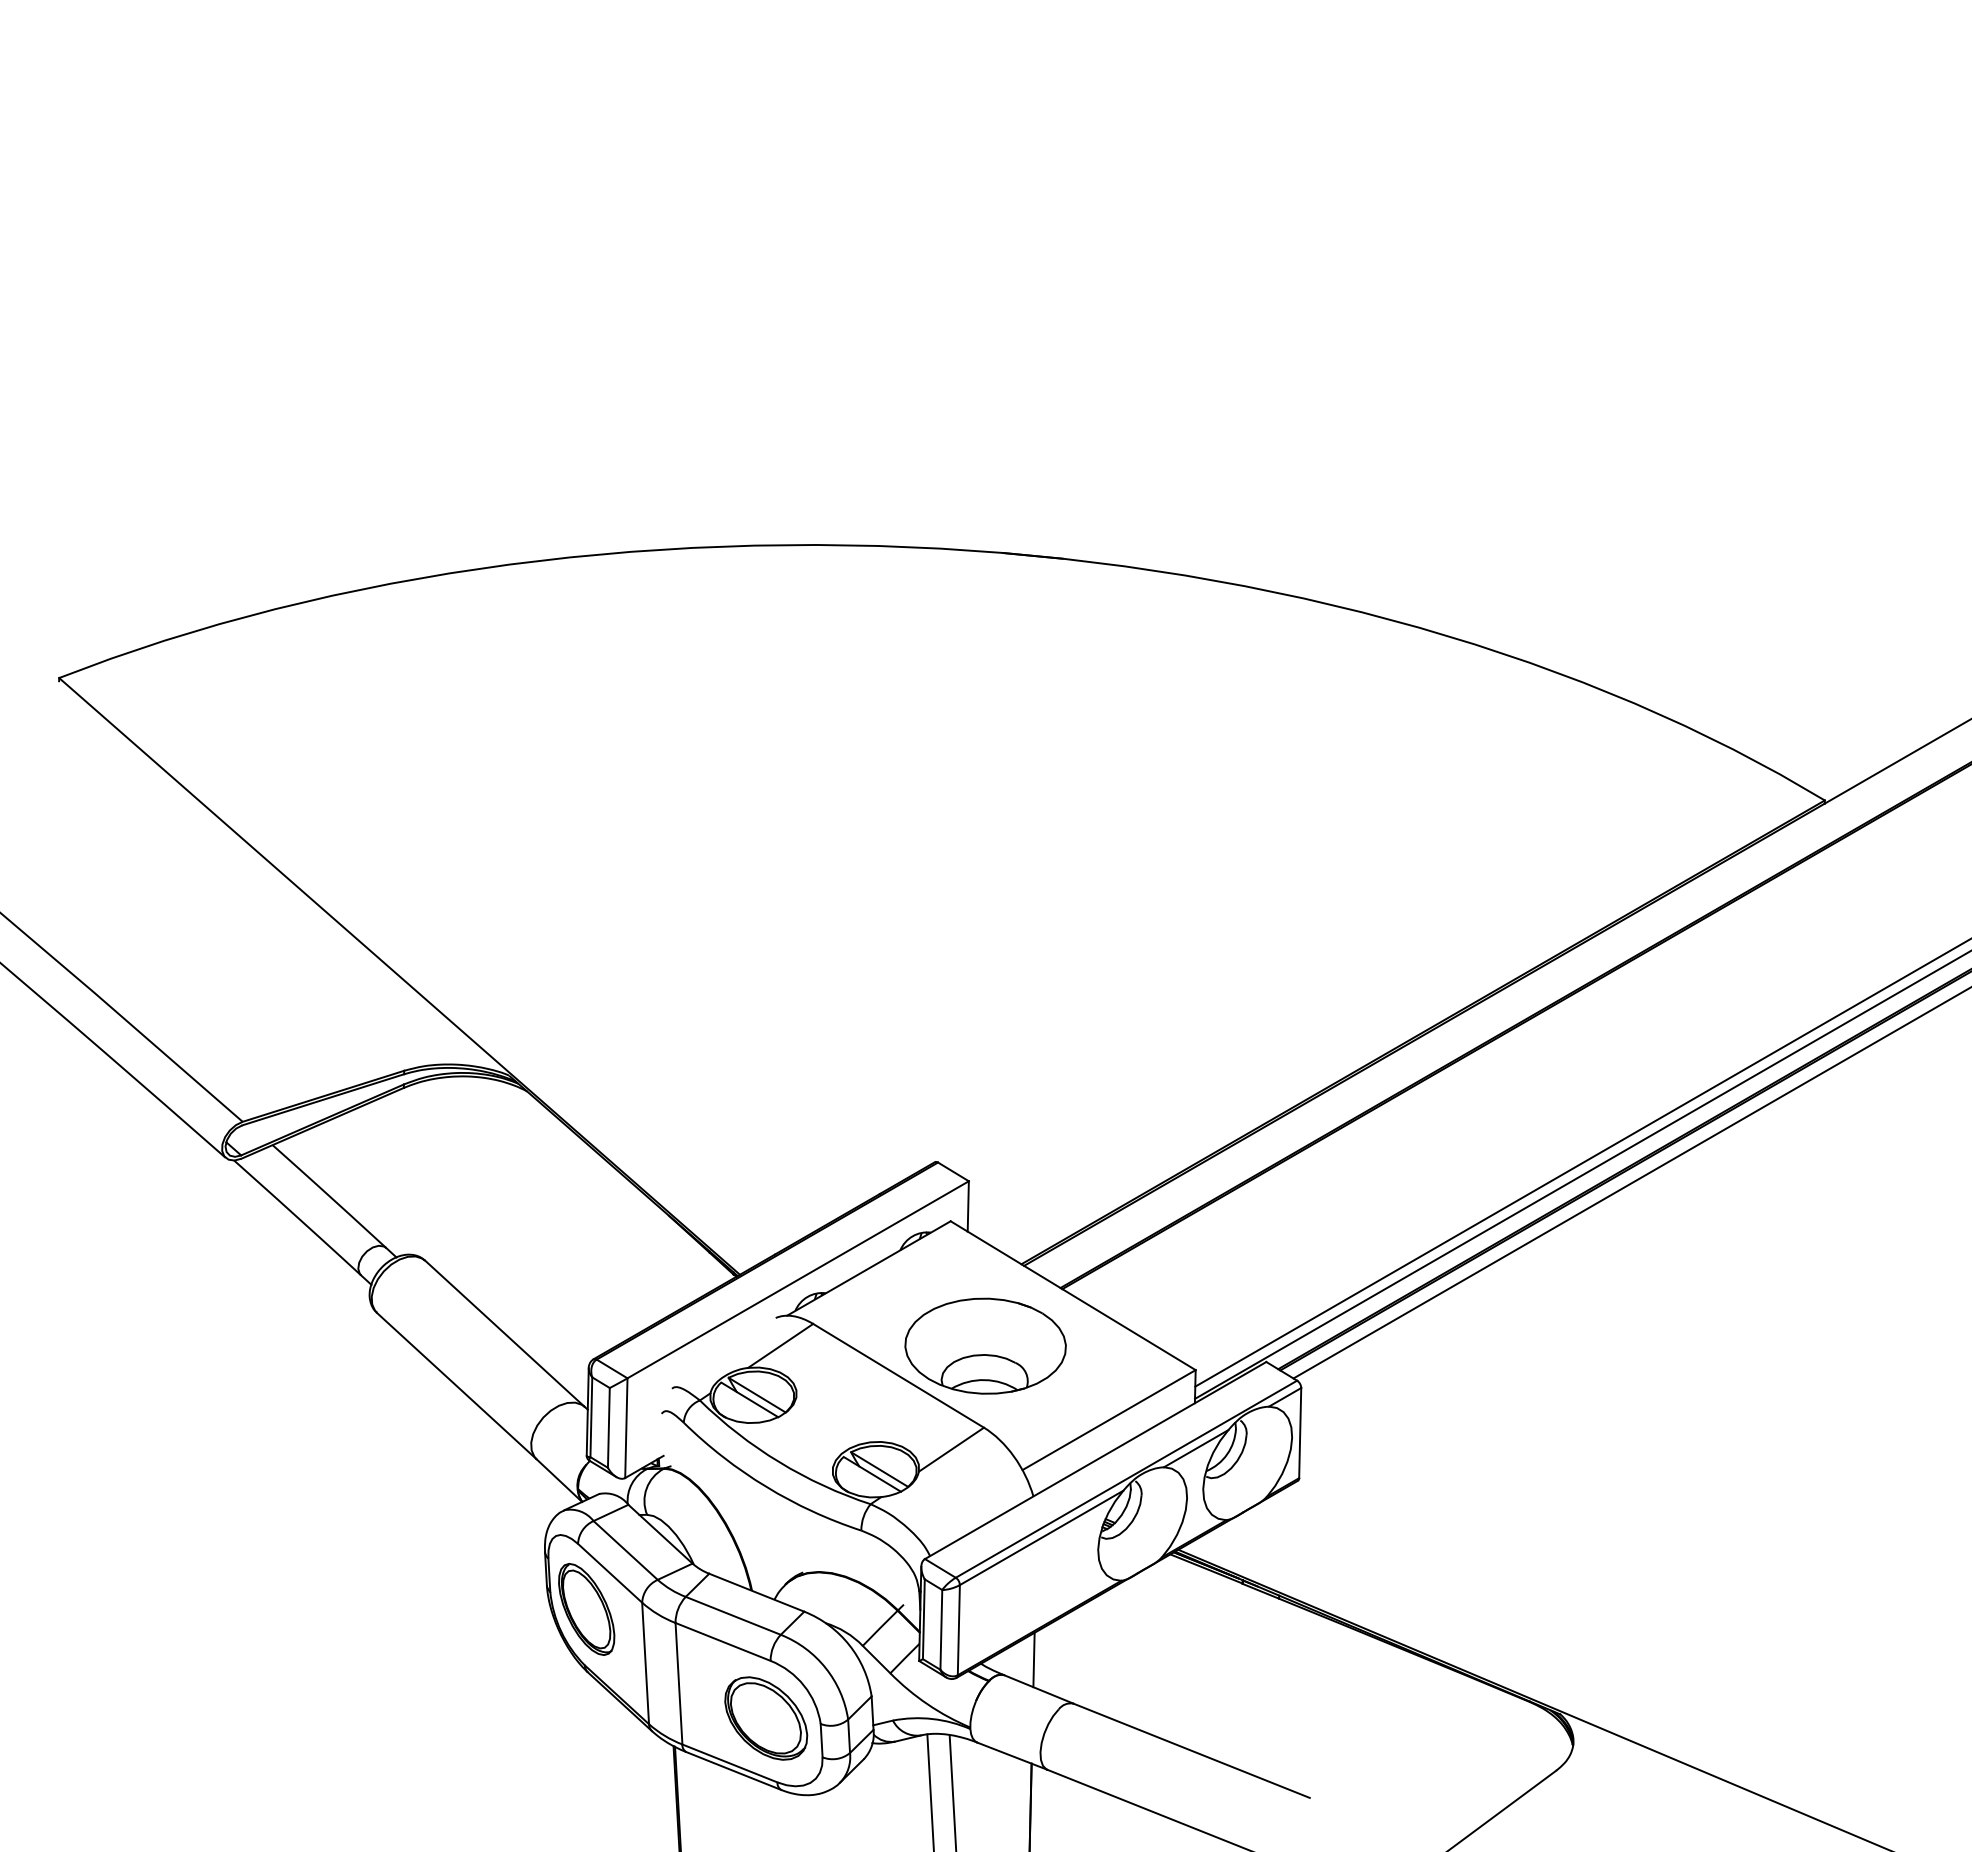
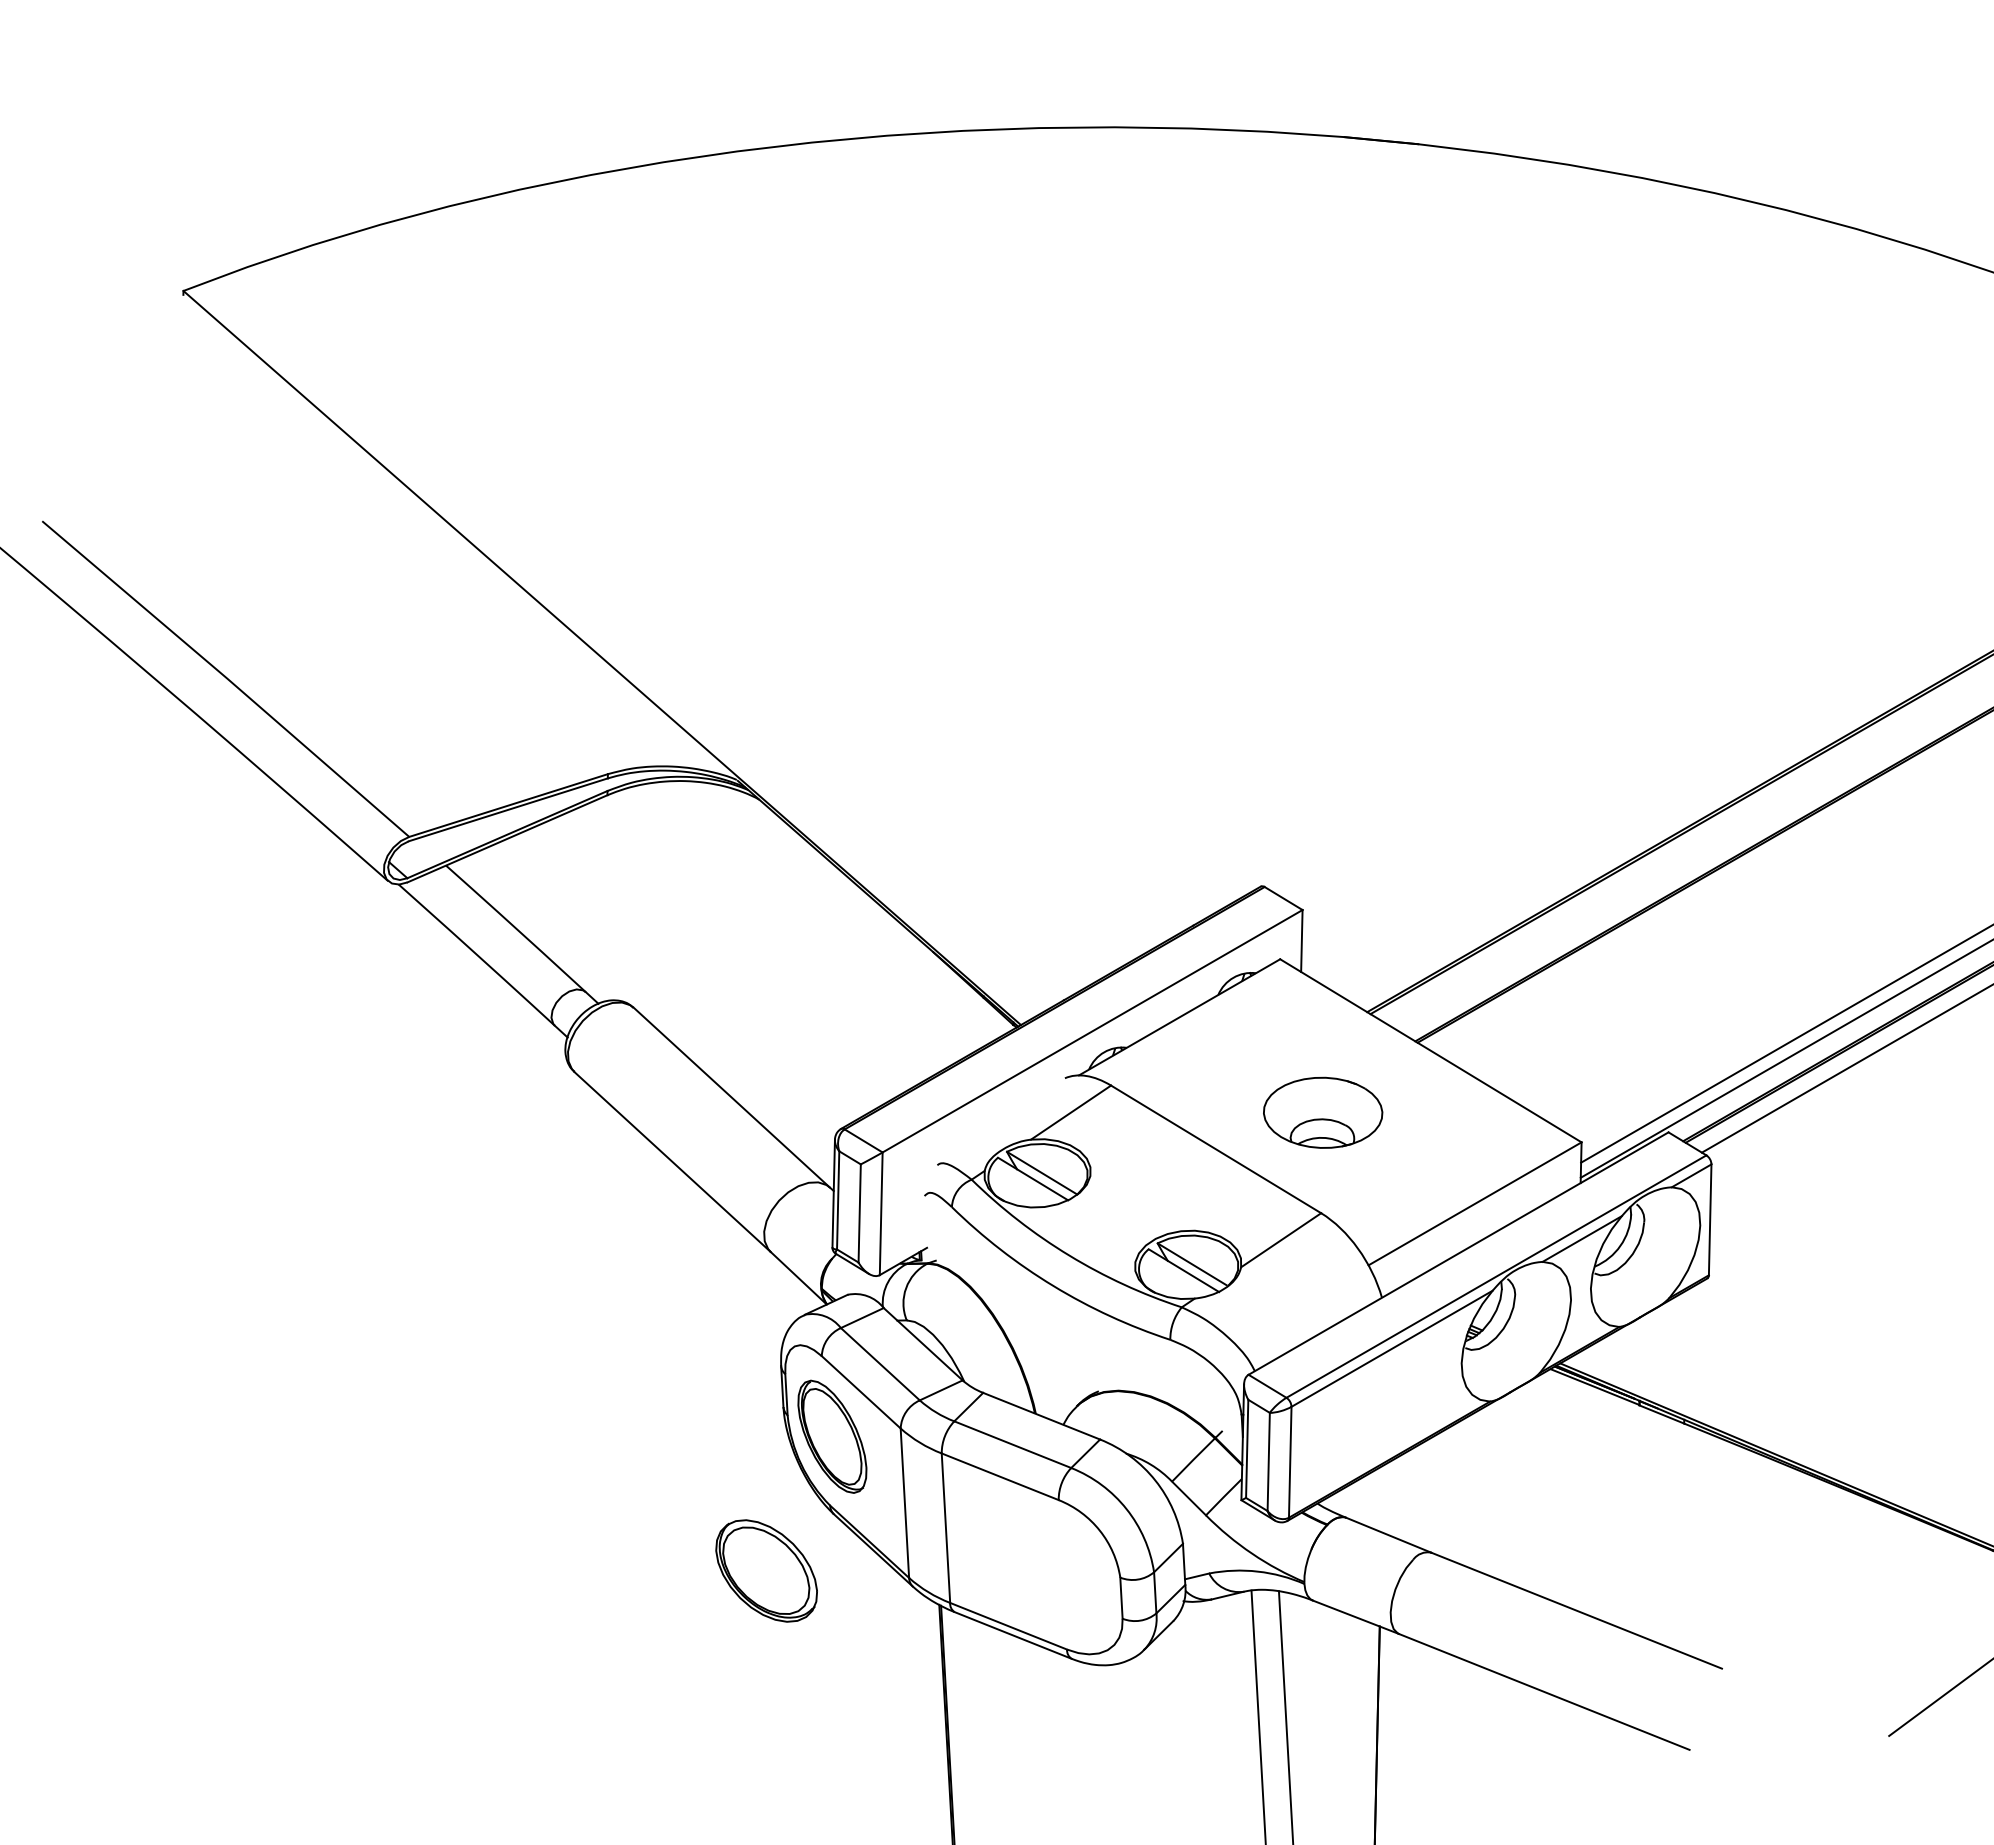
part: (985, 1345) -> (1323, 1112), size x0.6
line: (1033, 1659) -> (1382, 1498), removed
part: (766, 1718) -> (766, 1570), moved

